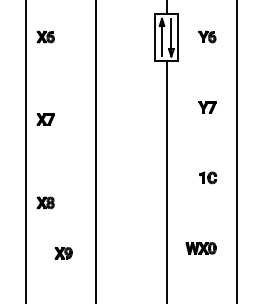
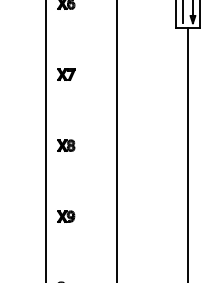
part: (45, 119) -> (65, 74), moved
part: (45, 202) -> (65, 145), moved
part: (63, 253) -> (65, 216), moved

